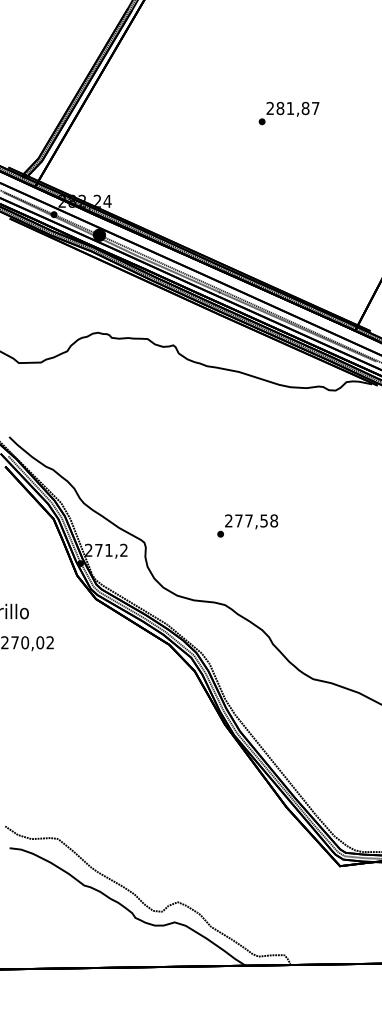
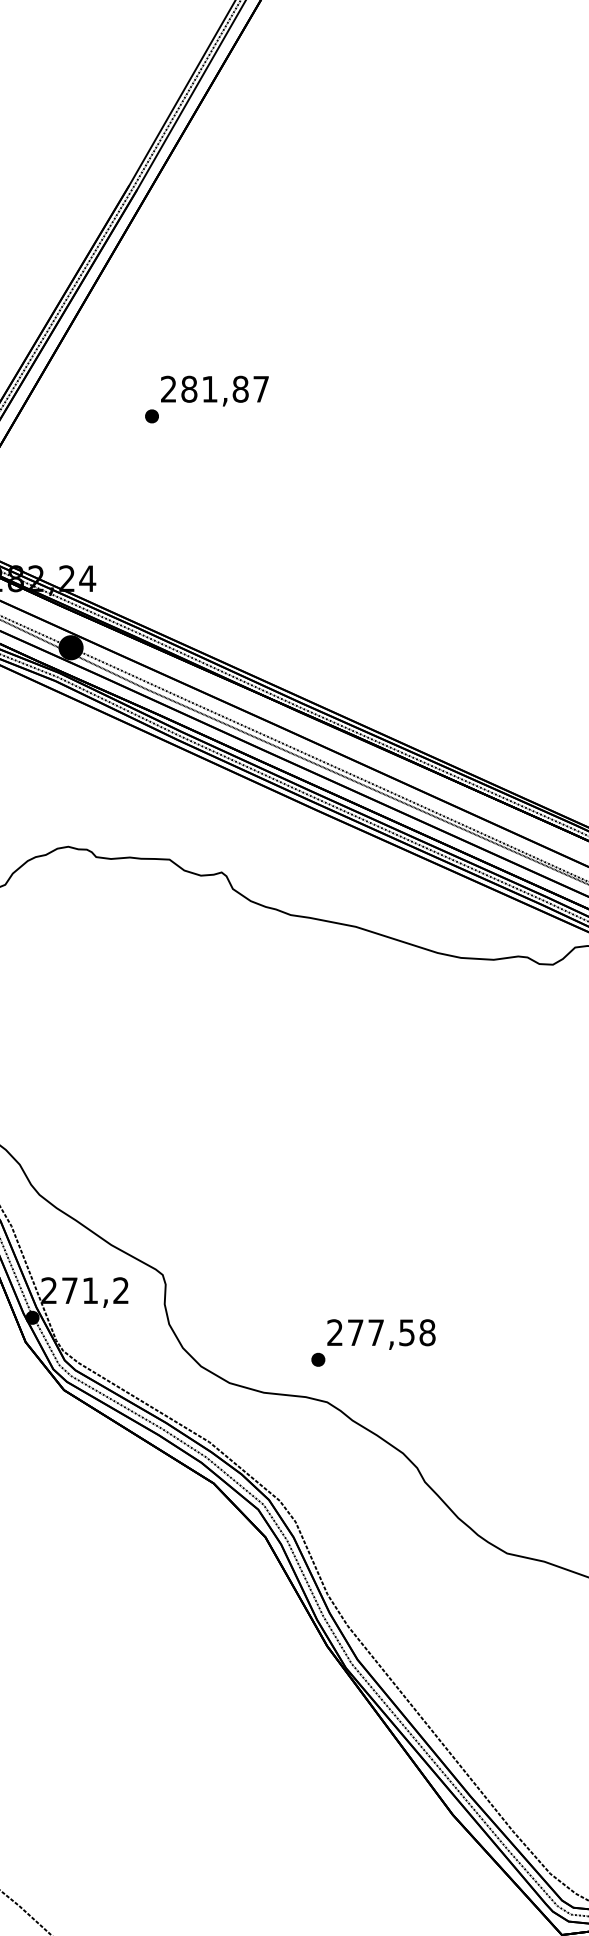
text: (288, 113) -> (205, 399), moved
text: (247, 525) -> (373, 1341), moved

